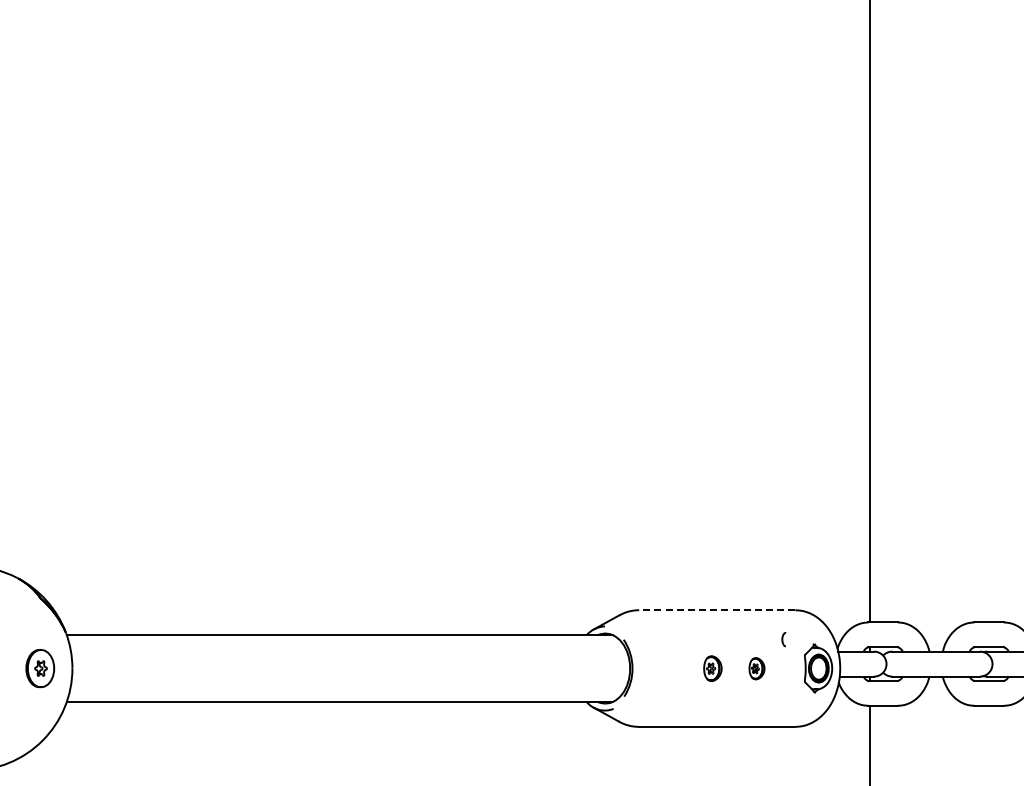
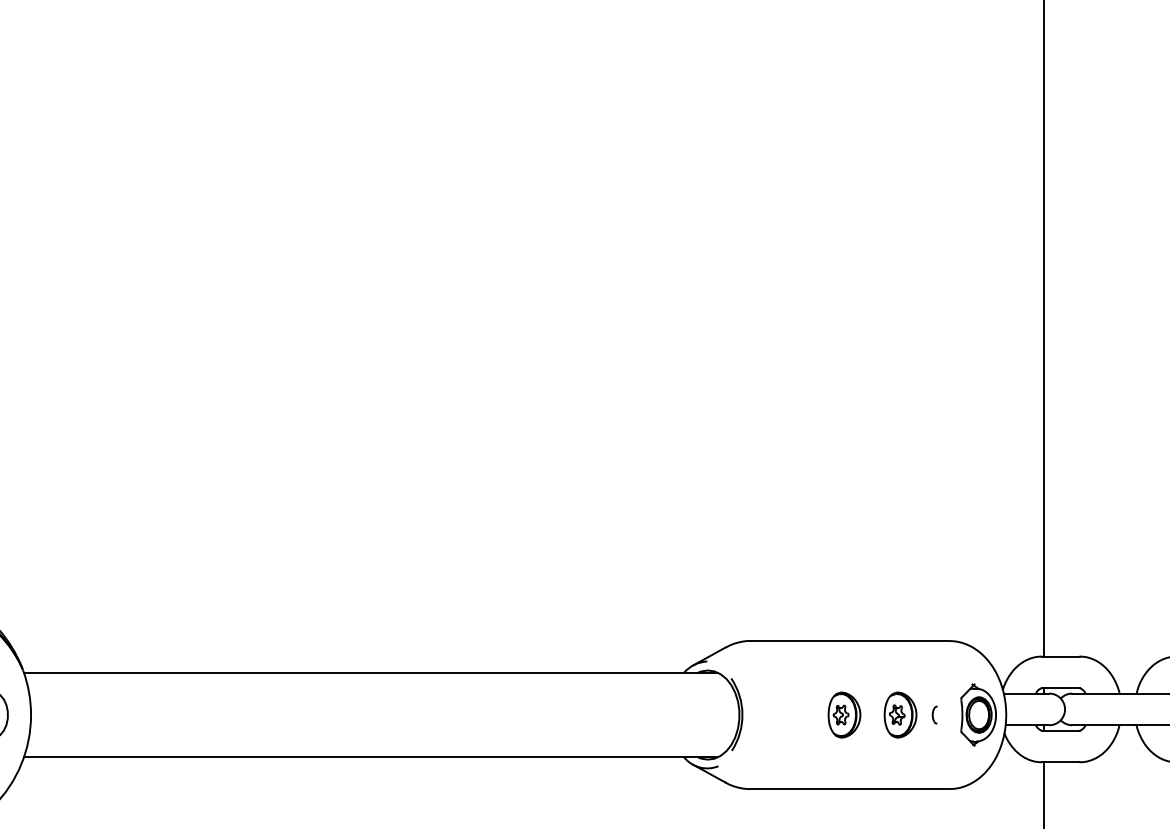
line: (716, 610) -> (849, 641), dashed -> solid
part: (783, 639) -> (934, 714), moved
part: (712, 668) -> (844, 714), size x1.43
part: (756, 668) -> (899, 714), size x1.67

